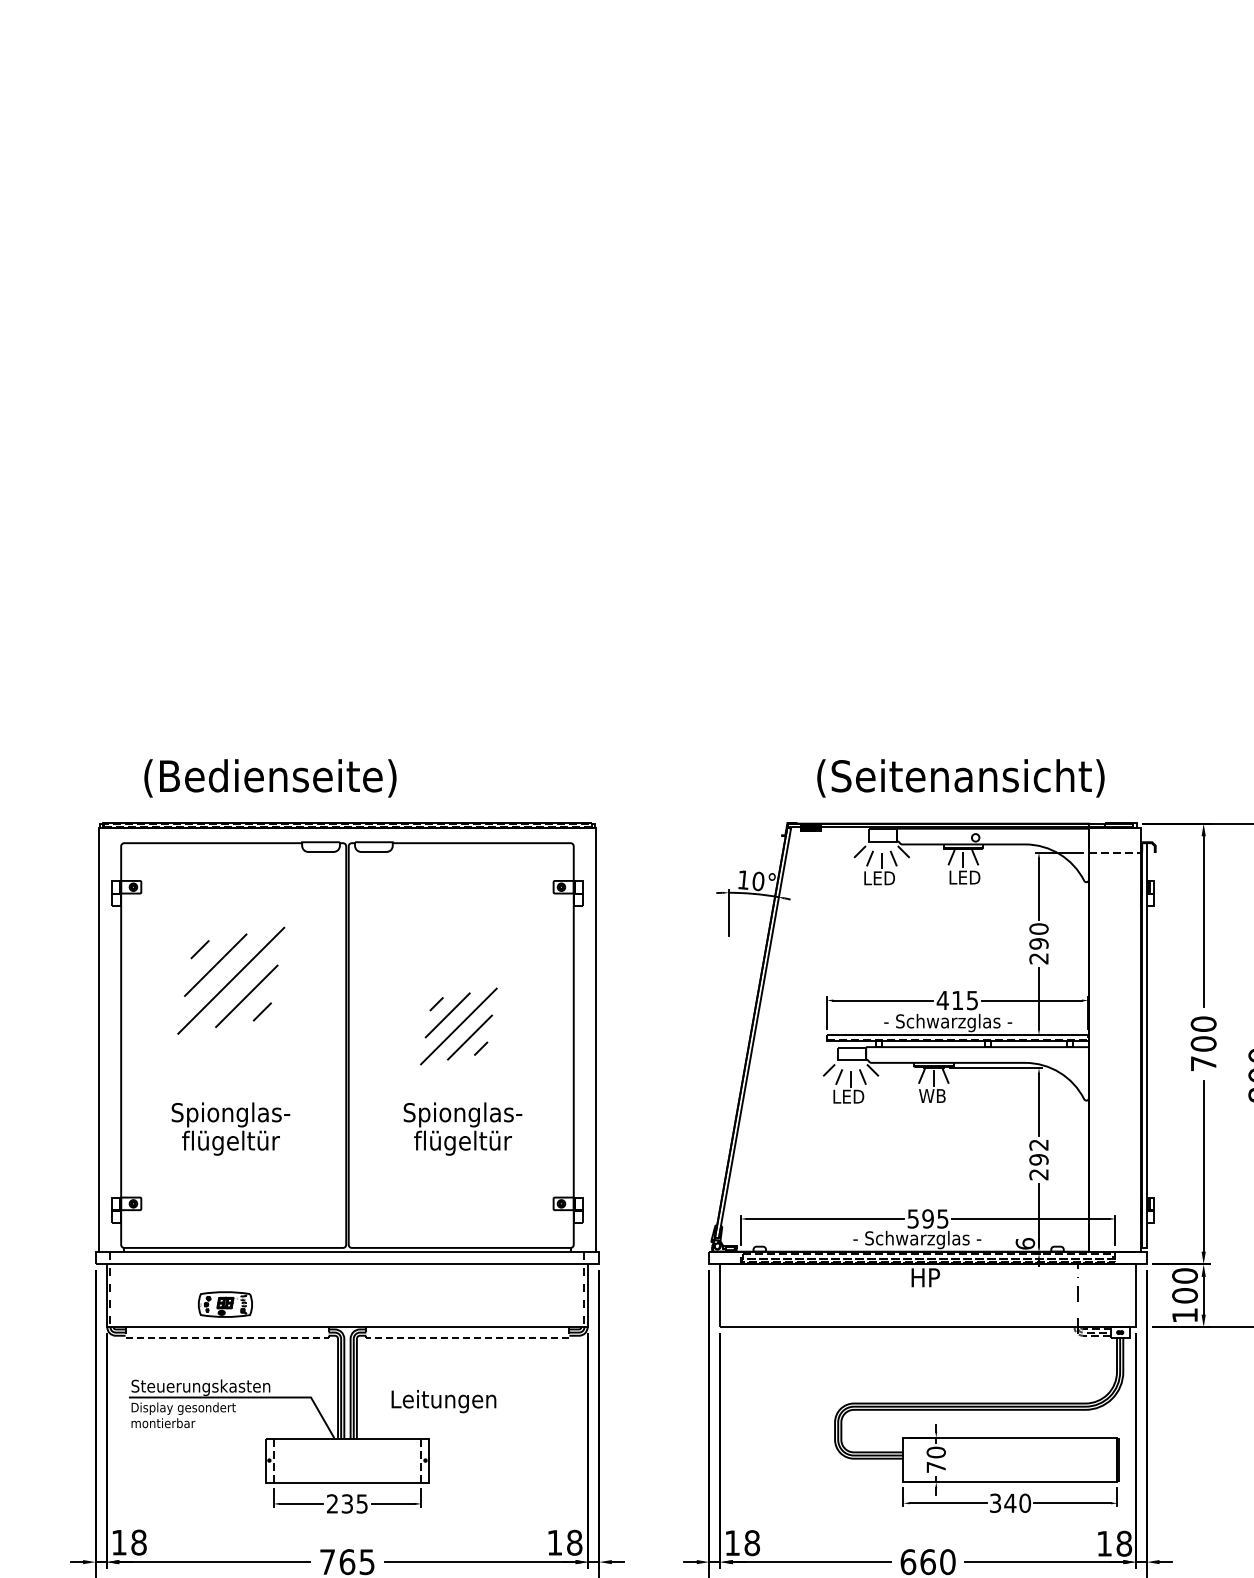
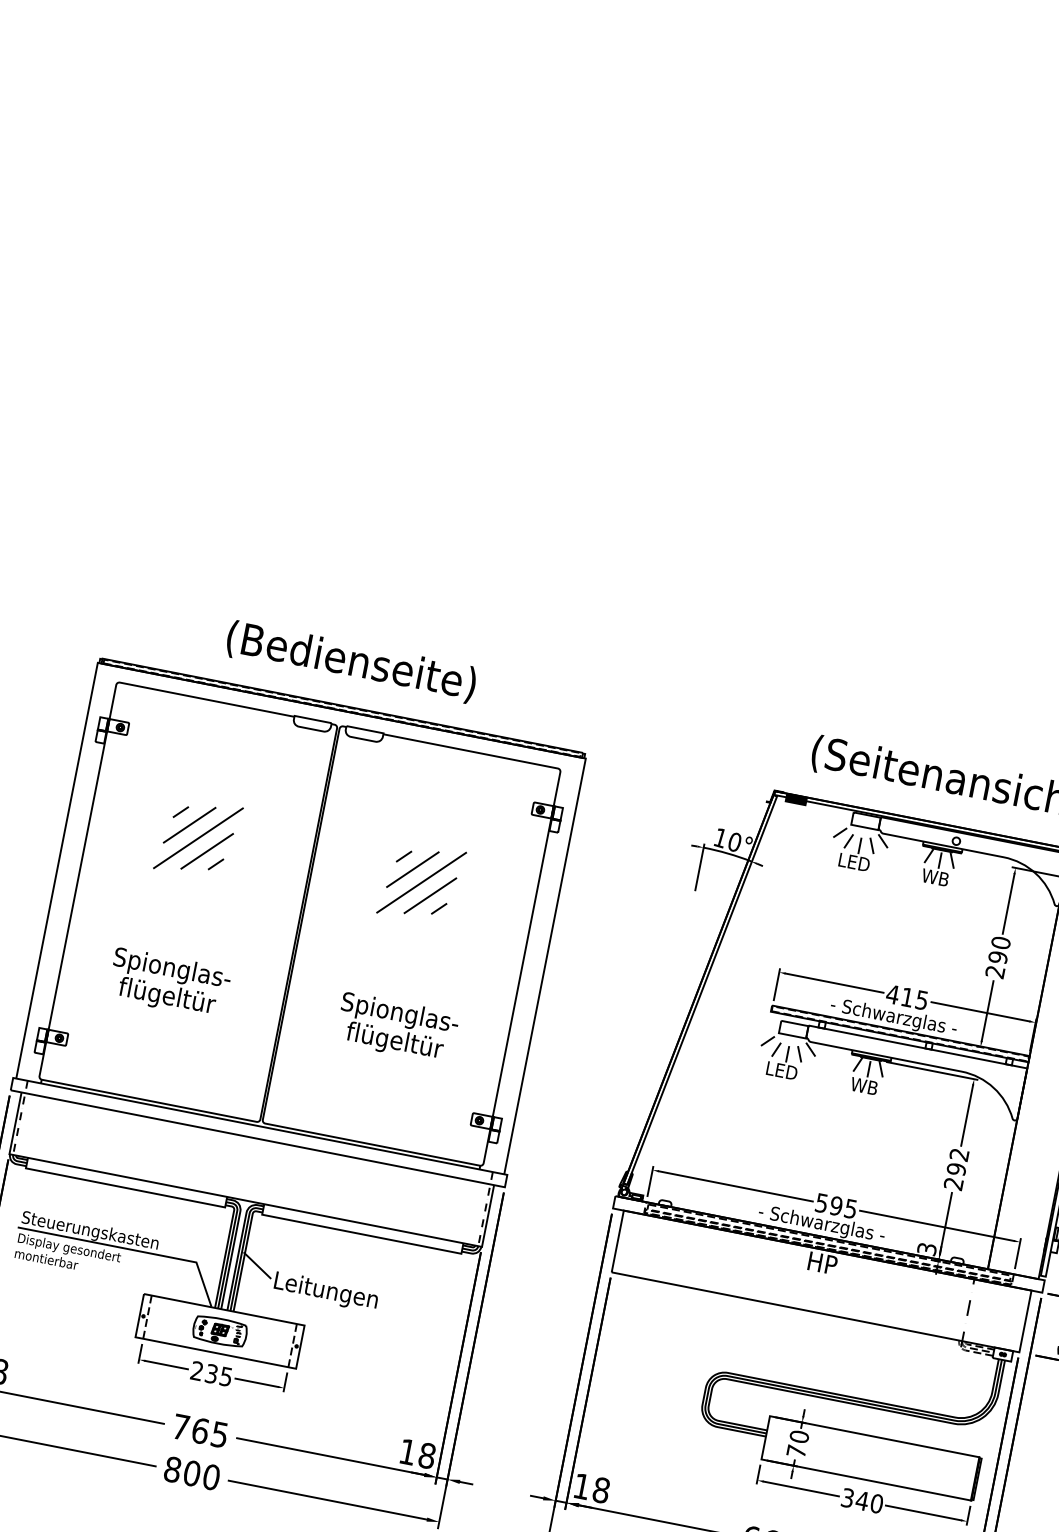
text: (270, 778) -> (351, 662), moved
text: (964, 877) -> (937, 878), LED -> WB
part: (231, 980) -> (198, 837), size x0.71
part: (458, 1026) -> (421, 882), moved
text: (1025, 1243) -> (927, 1248), 6 -> 3
part: (225, 1304) -> (220, 1331), moved
line: (227, 1337) -> (126, 1187), dashed -> solid
line: (467, 1337) -> (361, 1233), dashed -> solid
line: (371, 1388) -> (257, 1265), added

